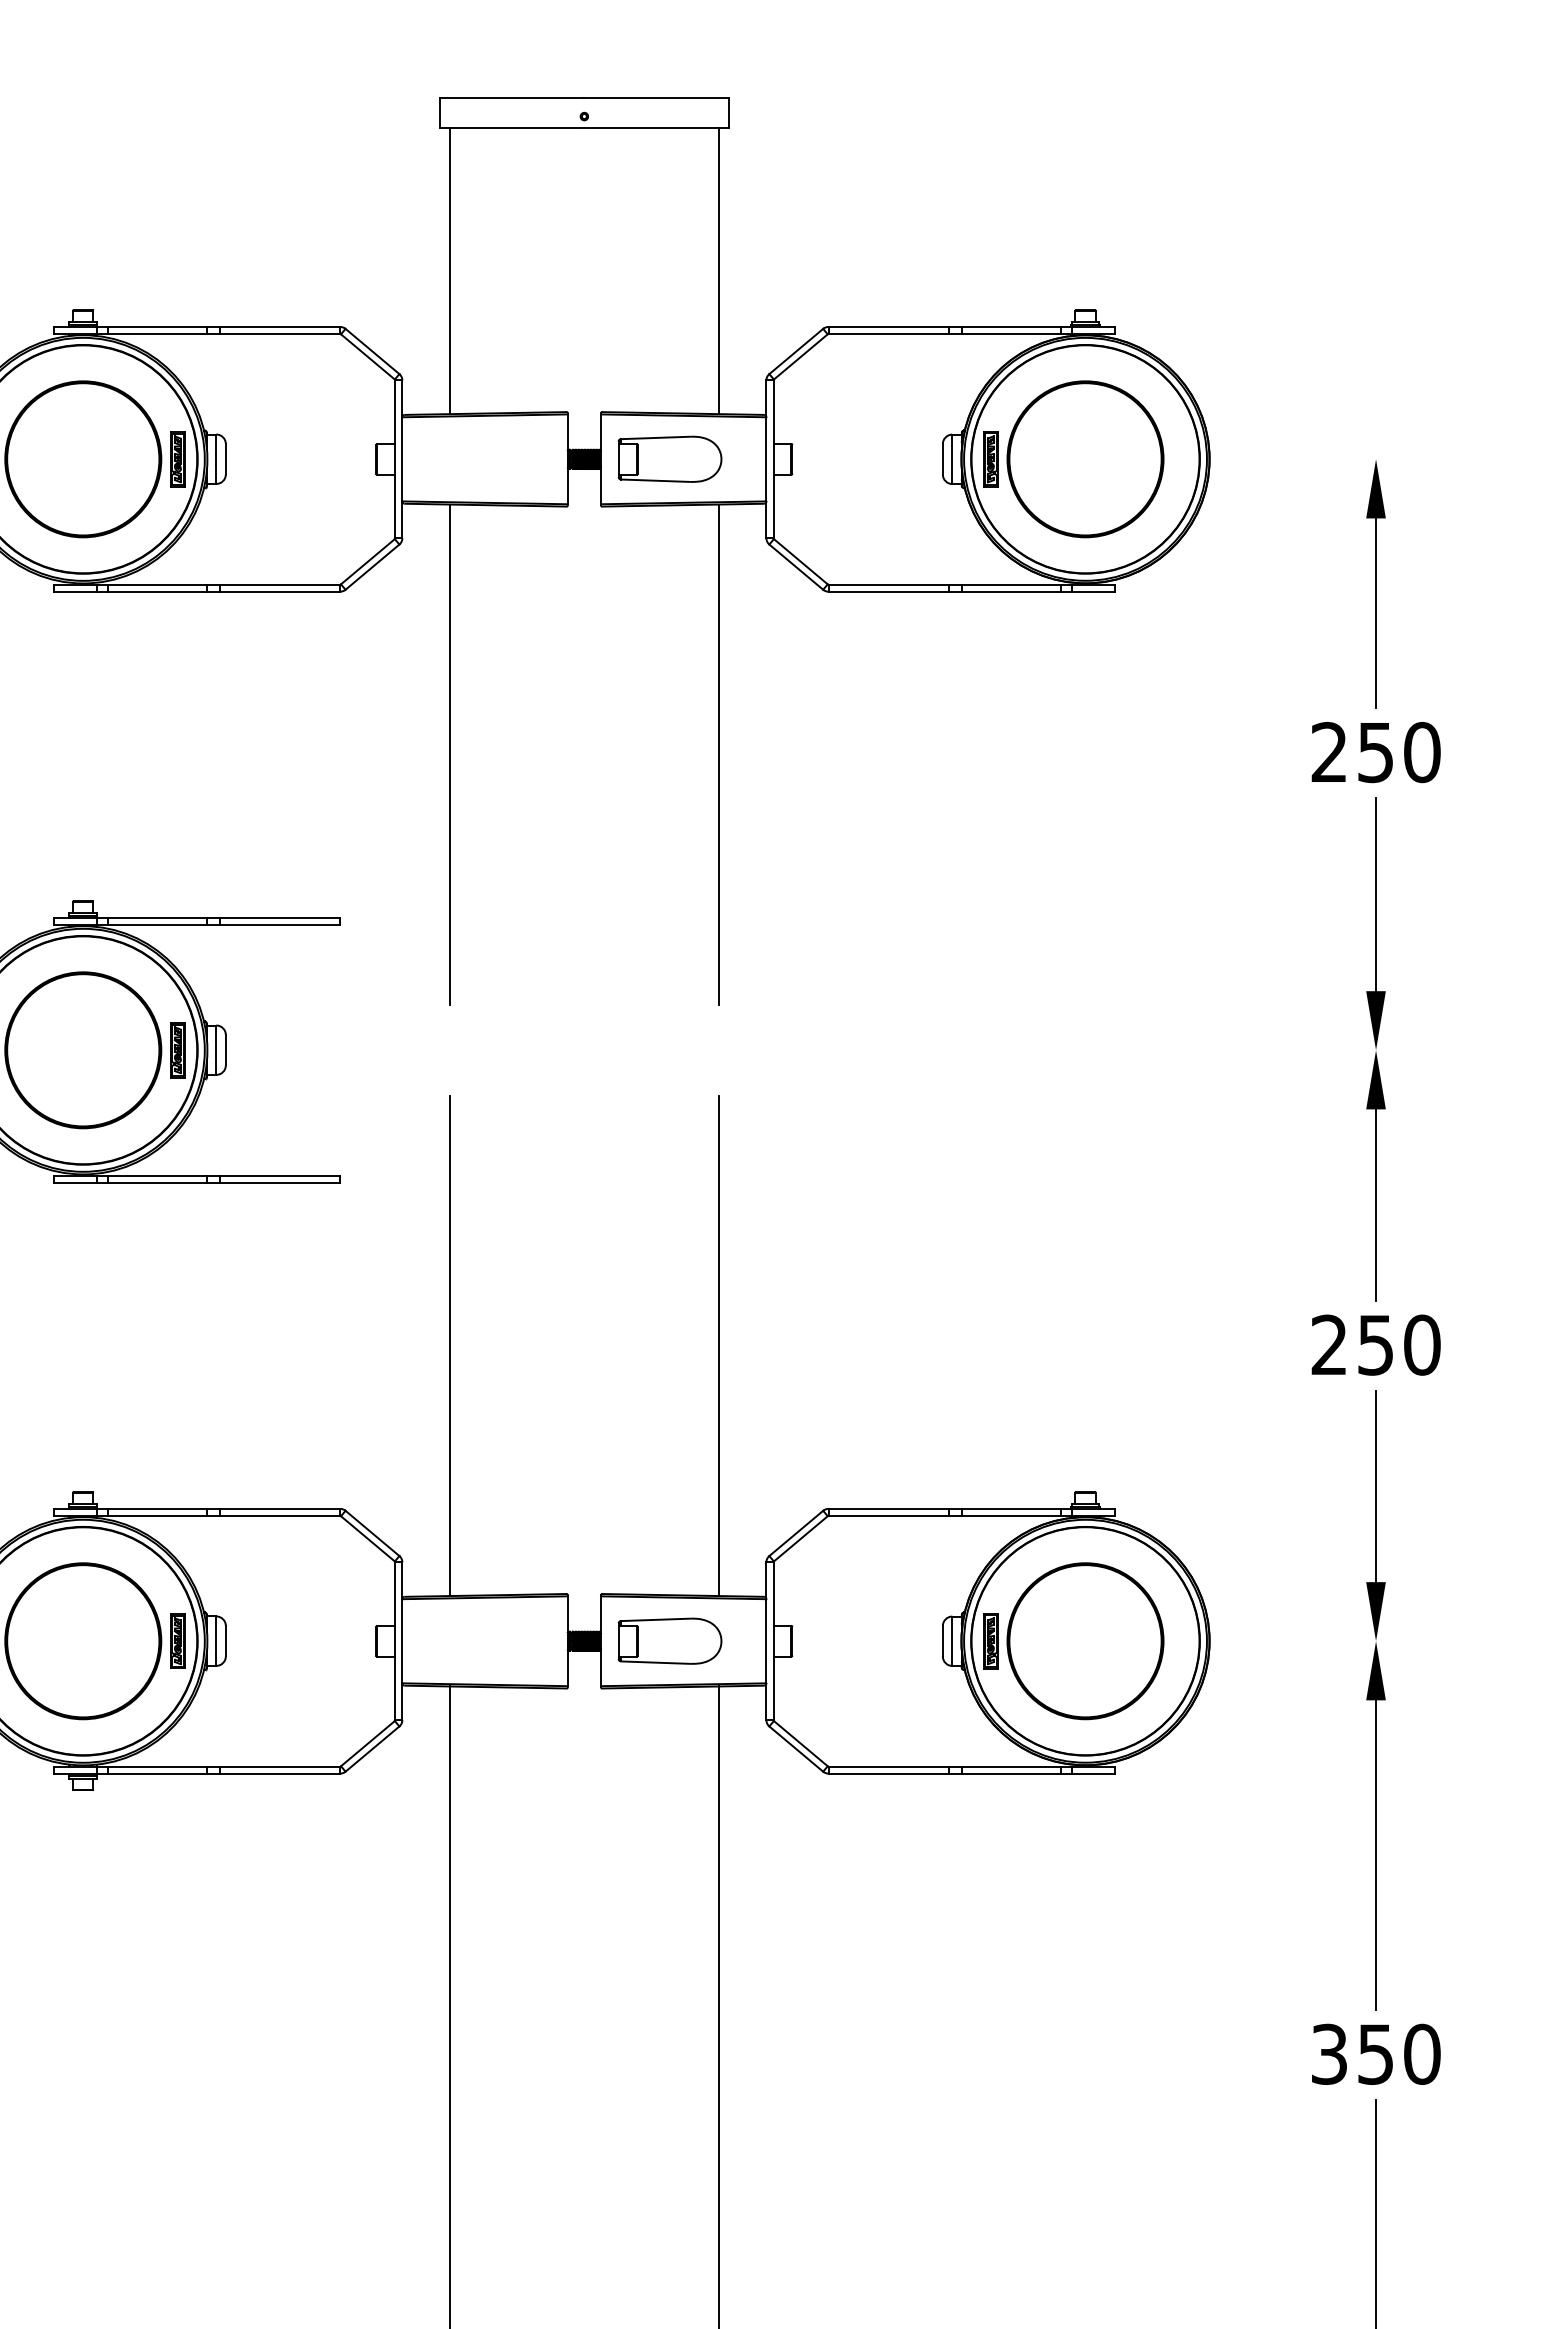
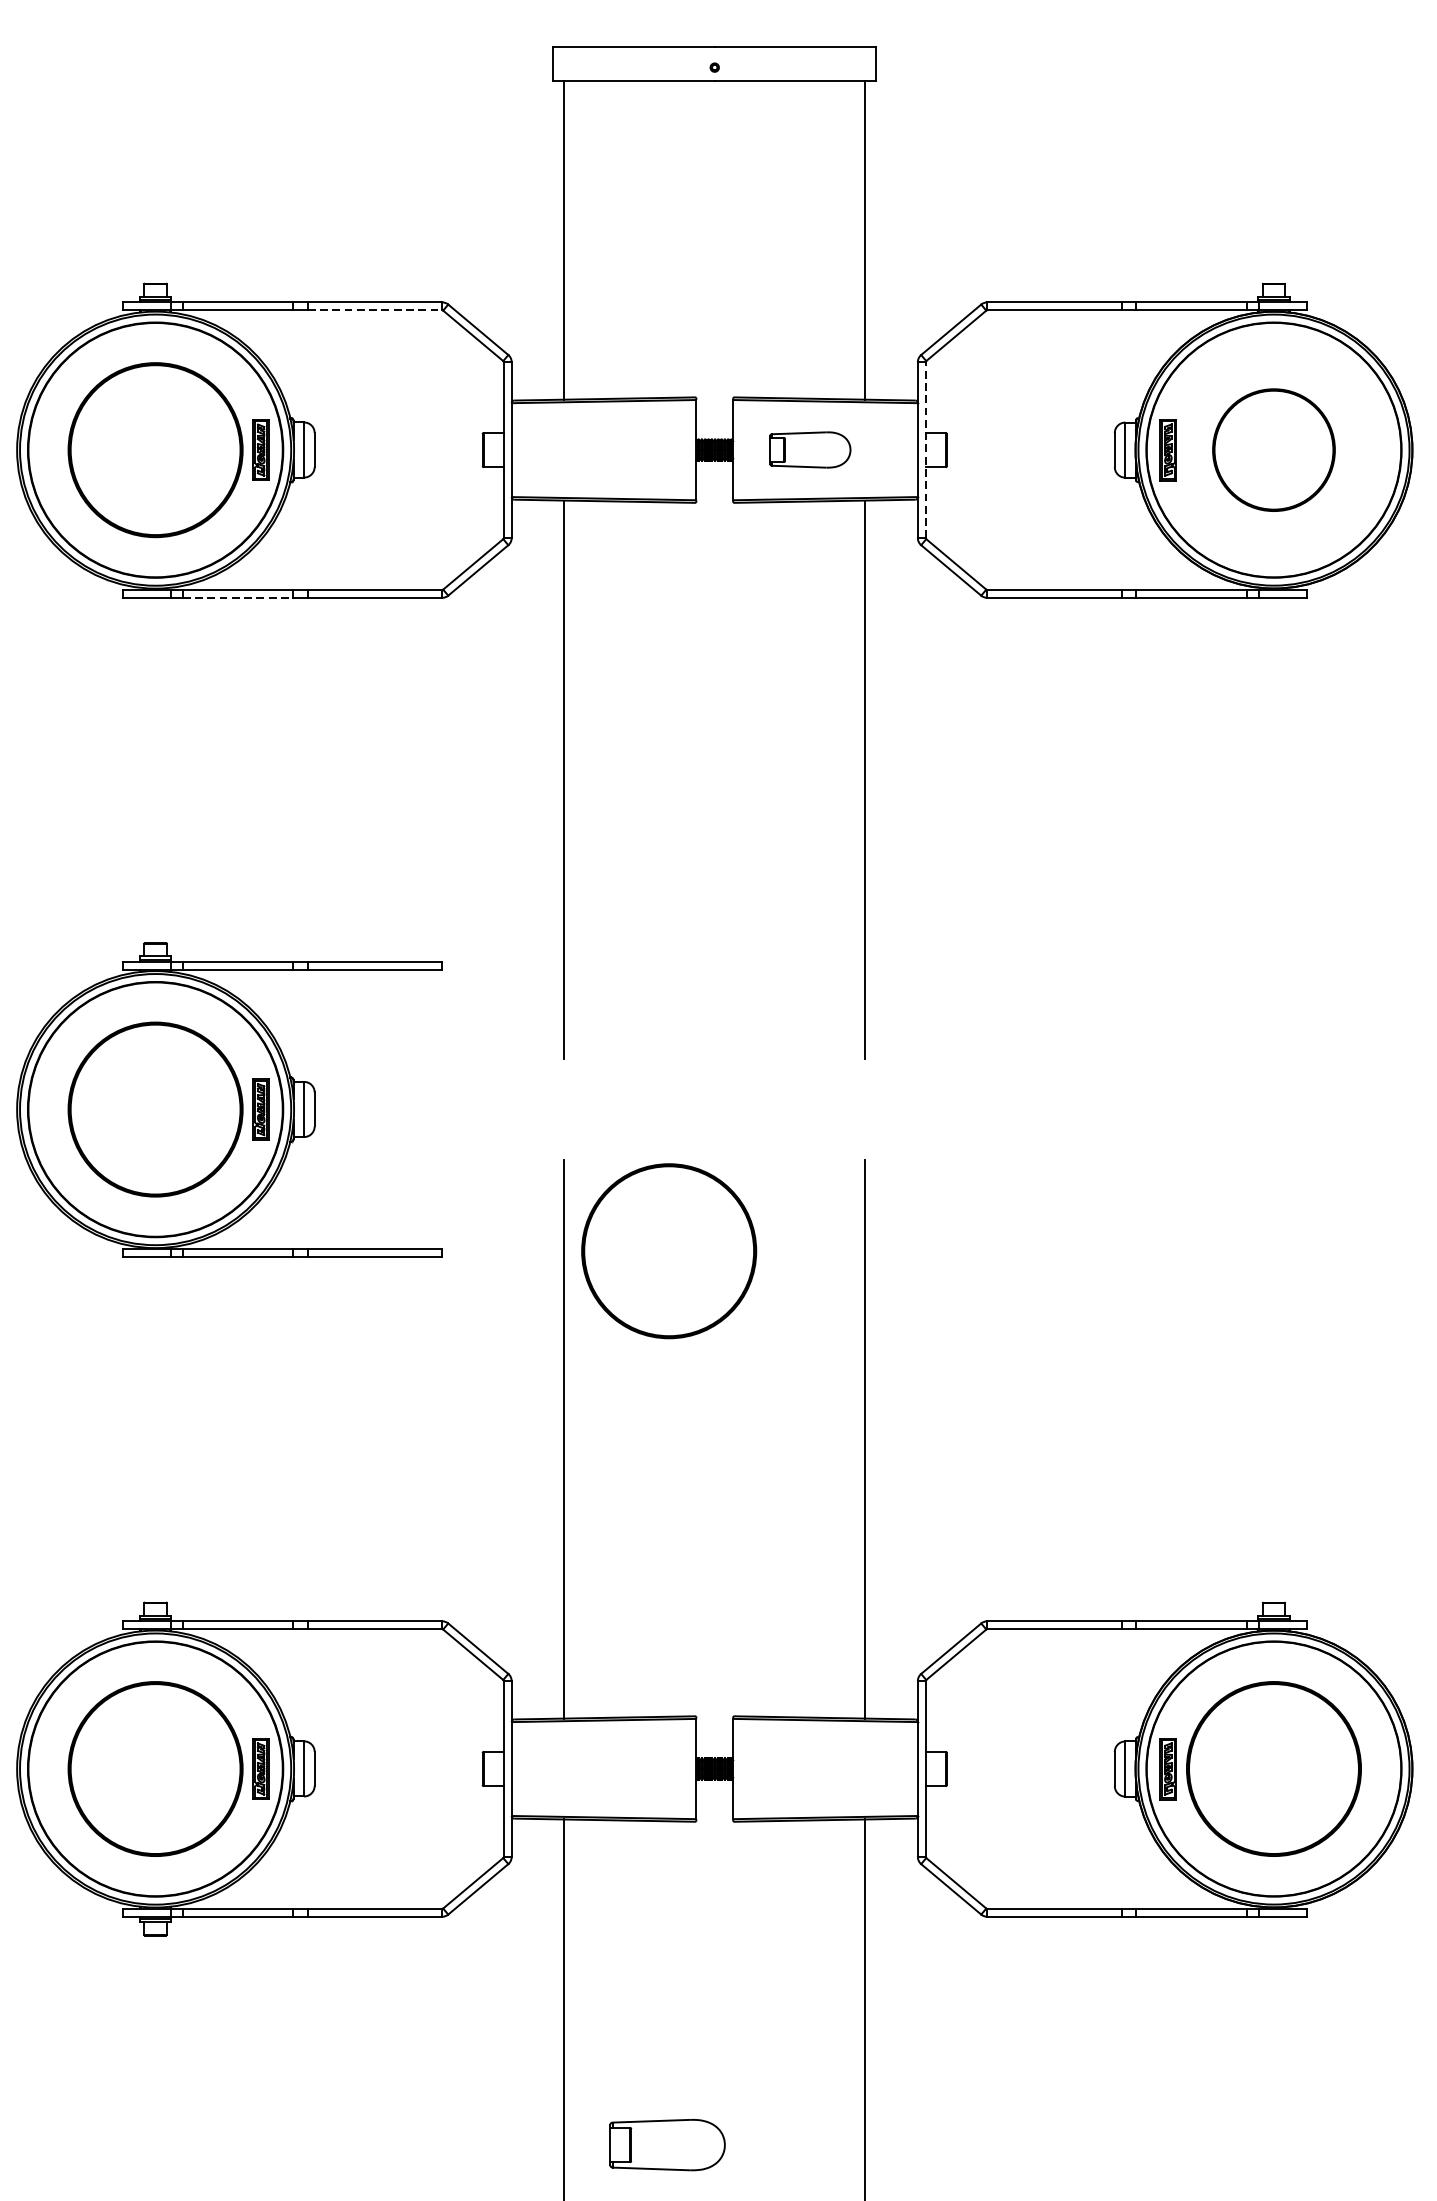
line: (280, 334) -> (375, 310), solid -> dashed
part: (669, 458) -> (809, 449), size x0.7
line: (773, 459) -> (925, 450), solid -> dashed
part: (1085, 459) -> (1273, 450), size x0.7
line: (157, 591) -> (238, 597), solid -> dashed
part: (543, 1177) -> (669, 1251), added
part: (669, 1640) -> (666, 2144), moved

